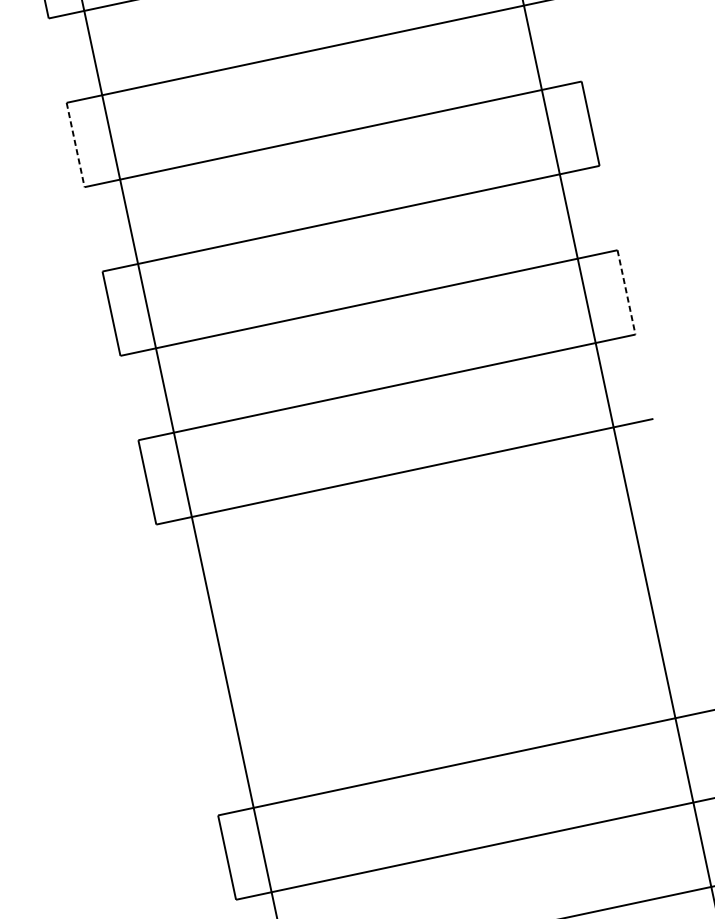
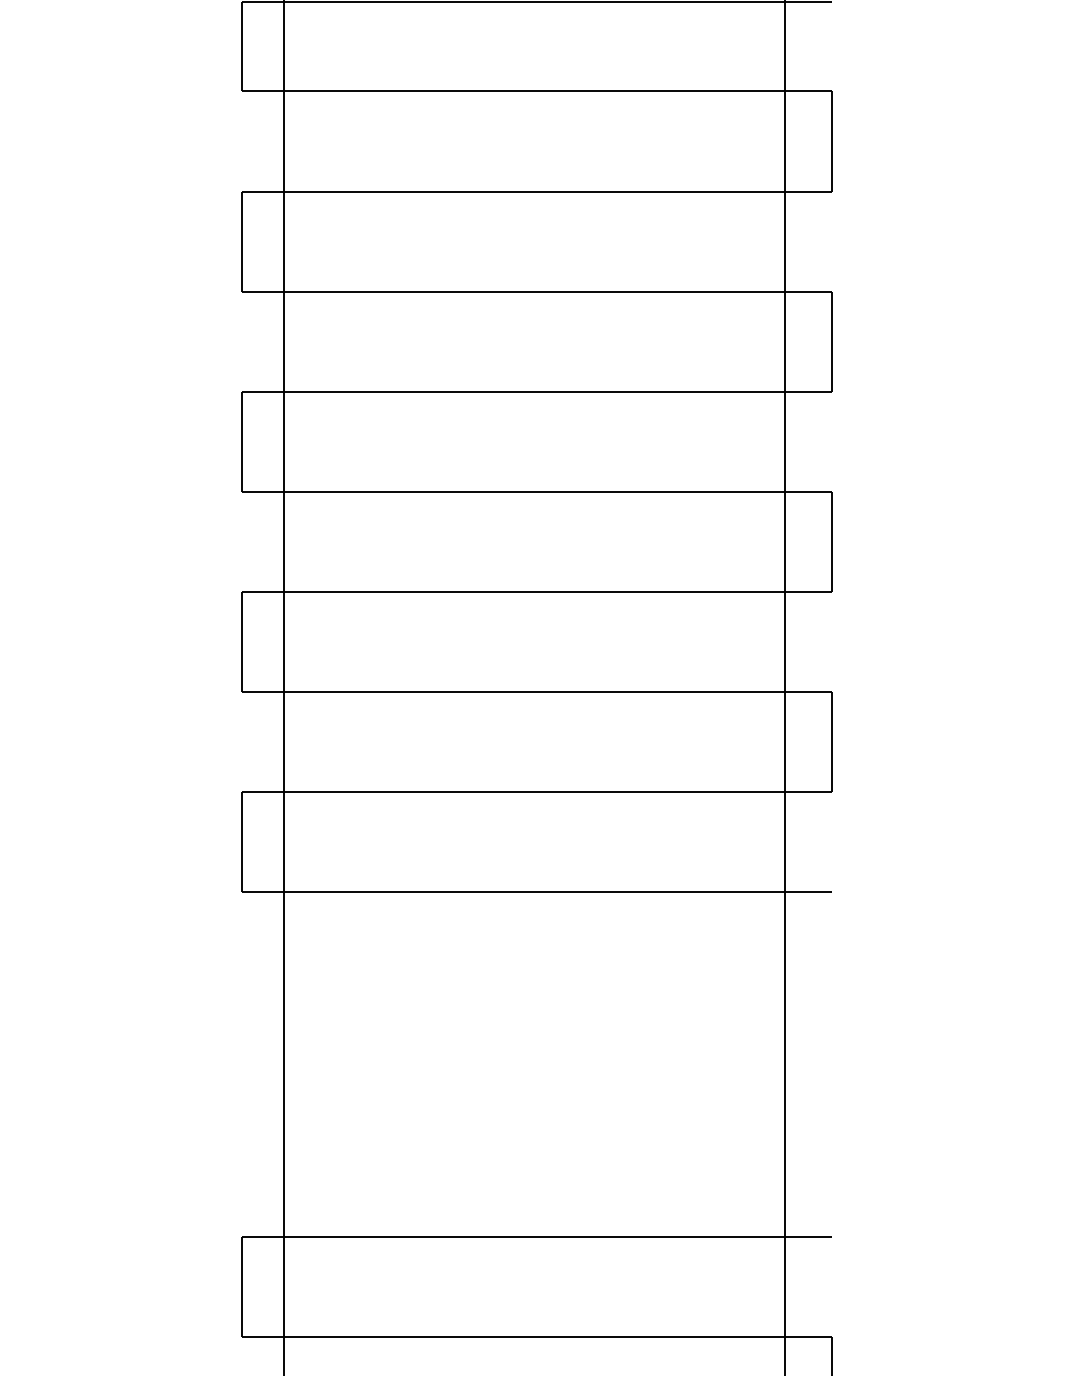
line: (76, 145) -> (242, 442), dashed -> solid
line: (626, 293) -> (831, 742), dashed -> solid

